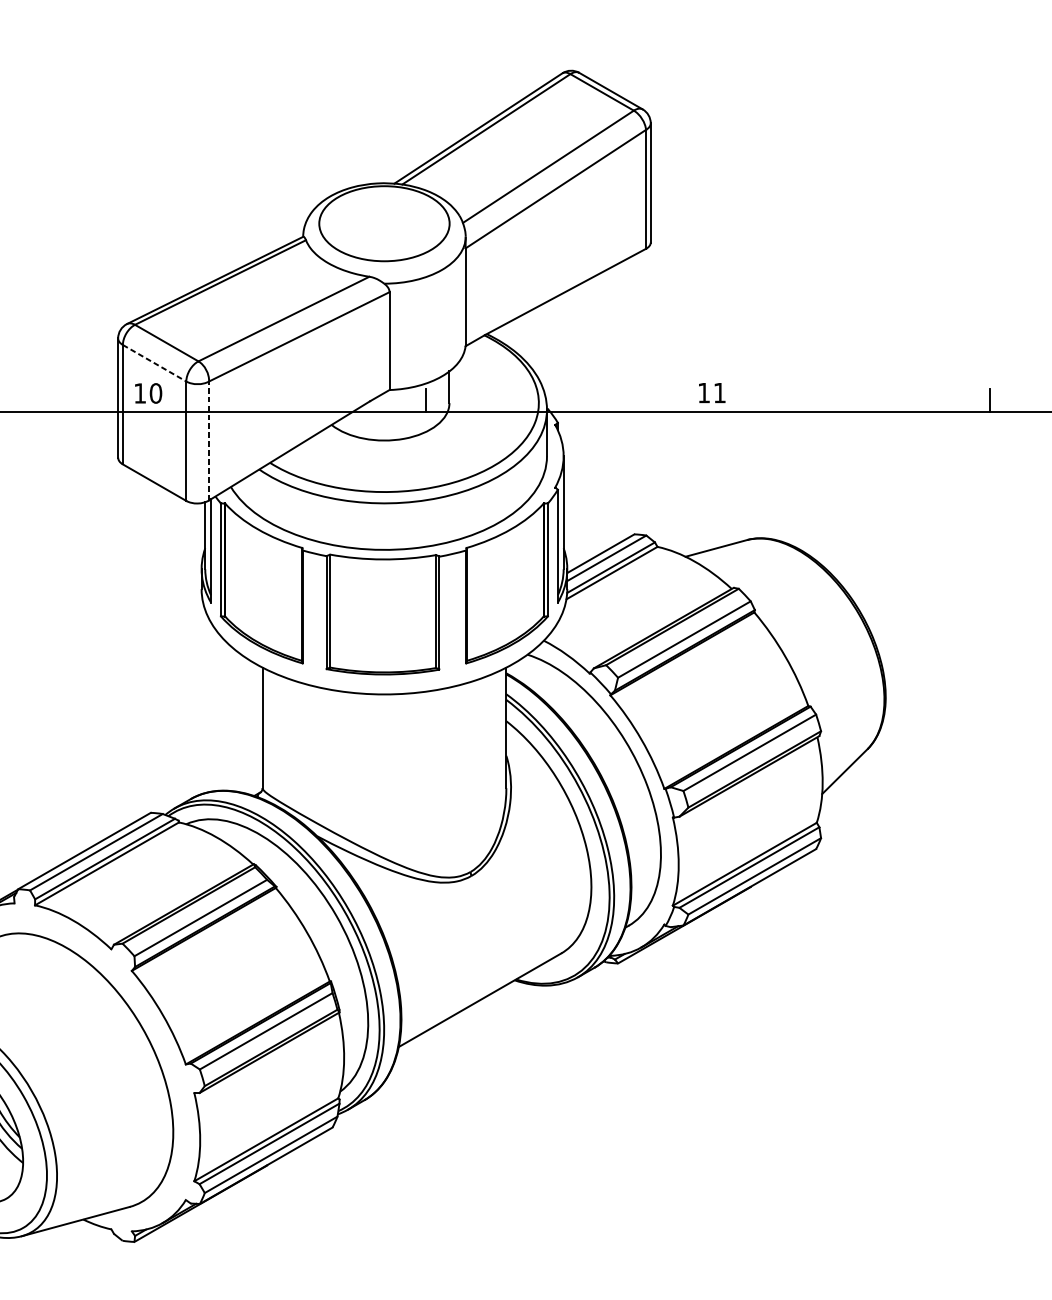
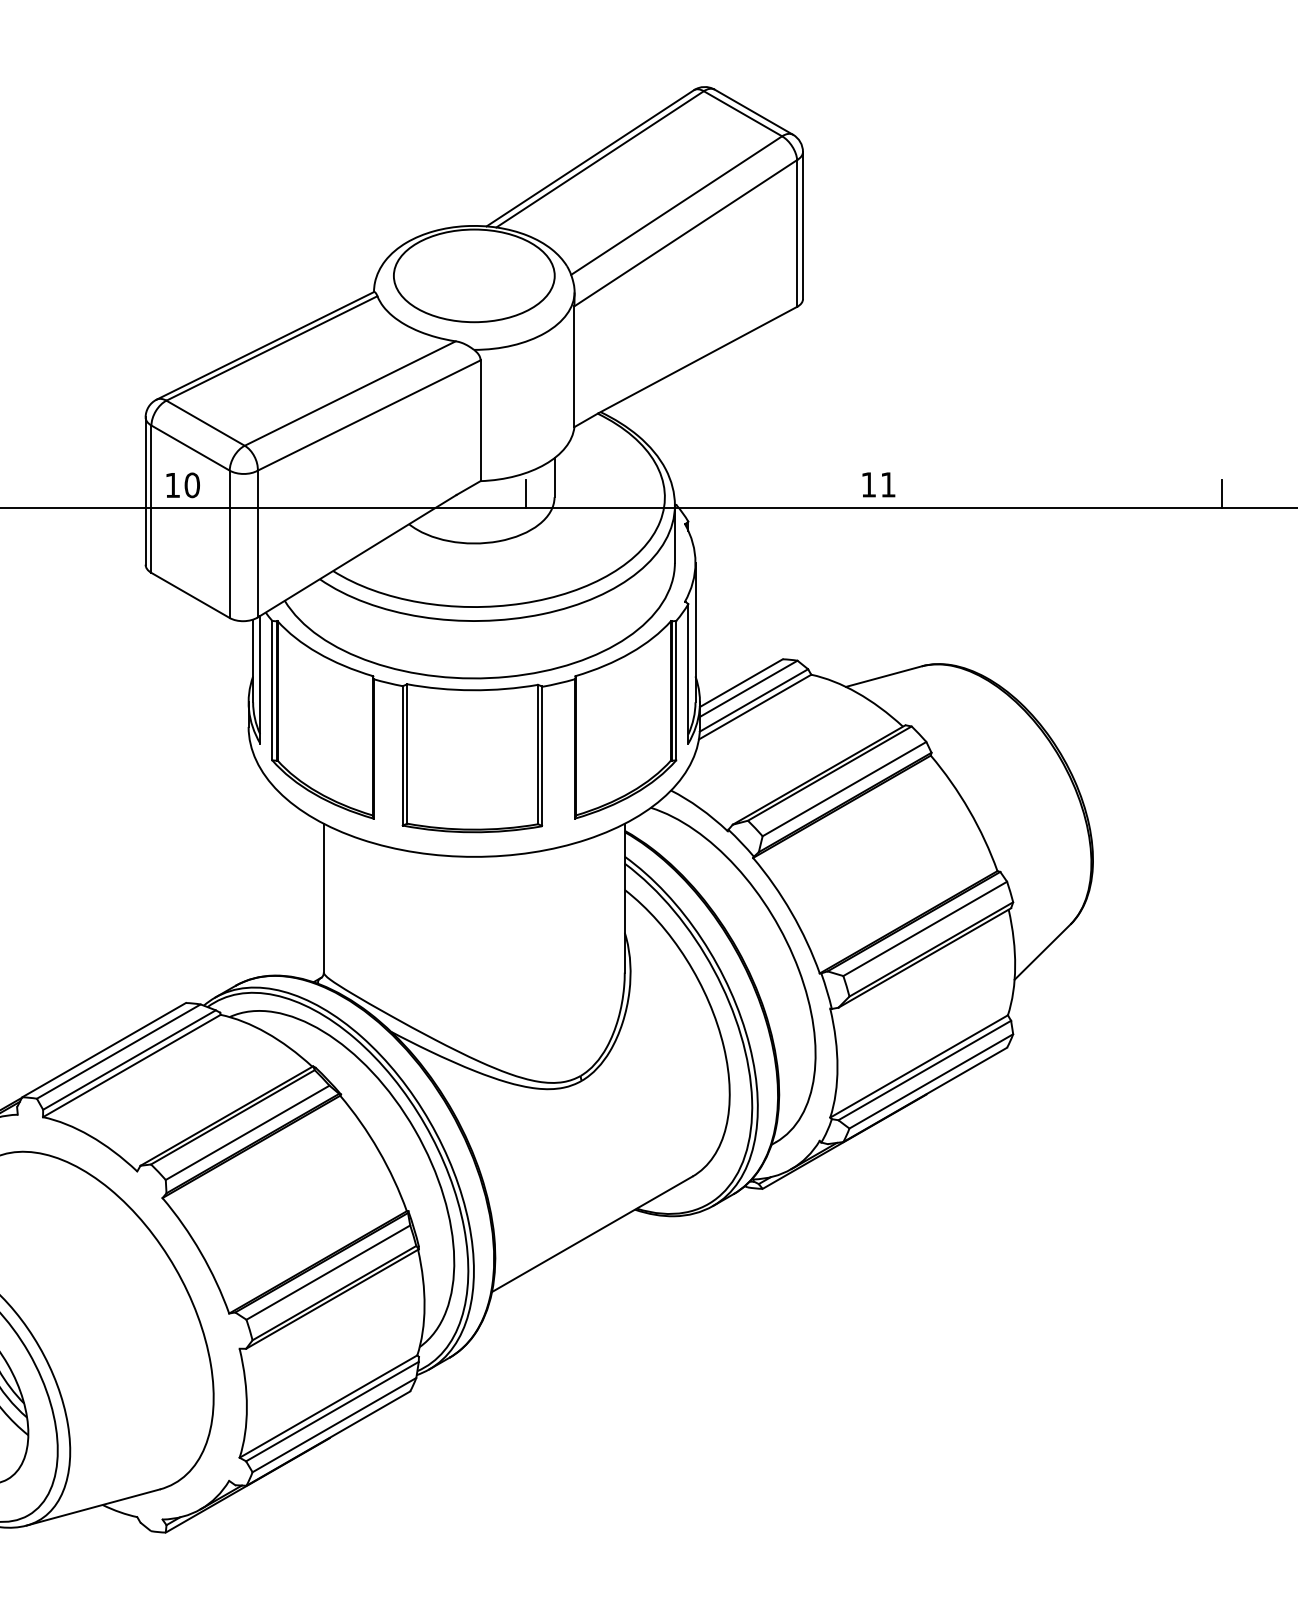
line: (155, 363) -> (191, 448), dashed -> solid
line: (208, 440) -> (257, 543), dashed -> solid

